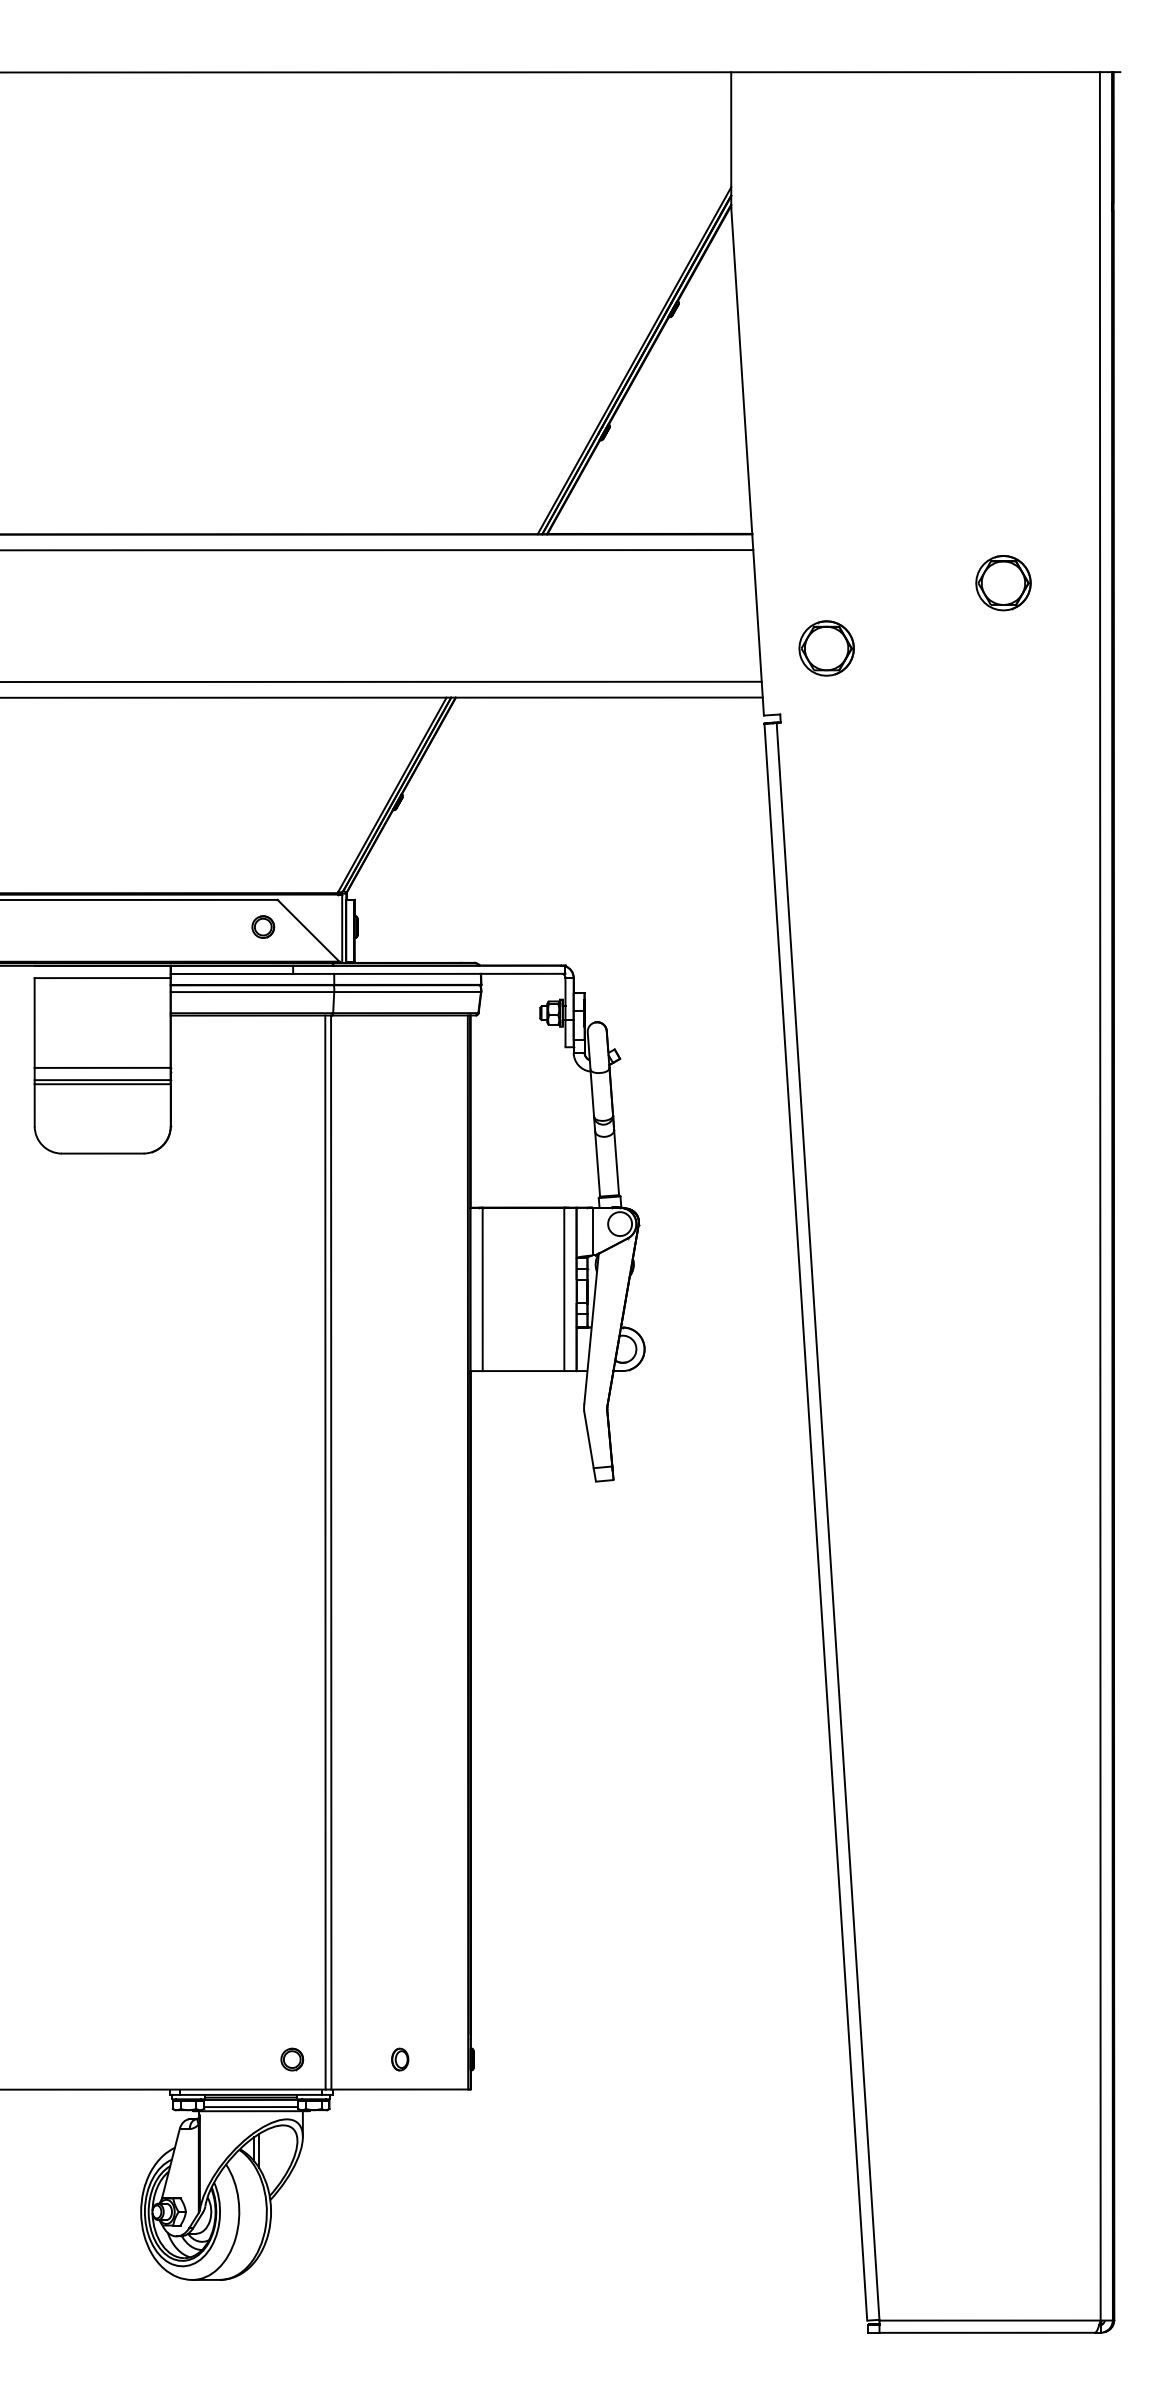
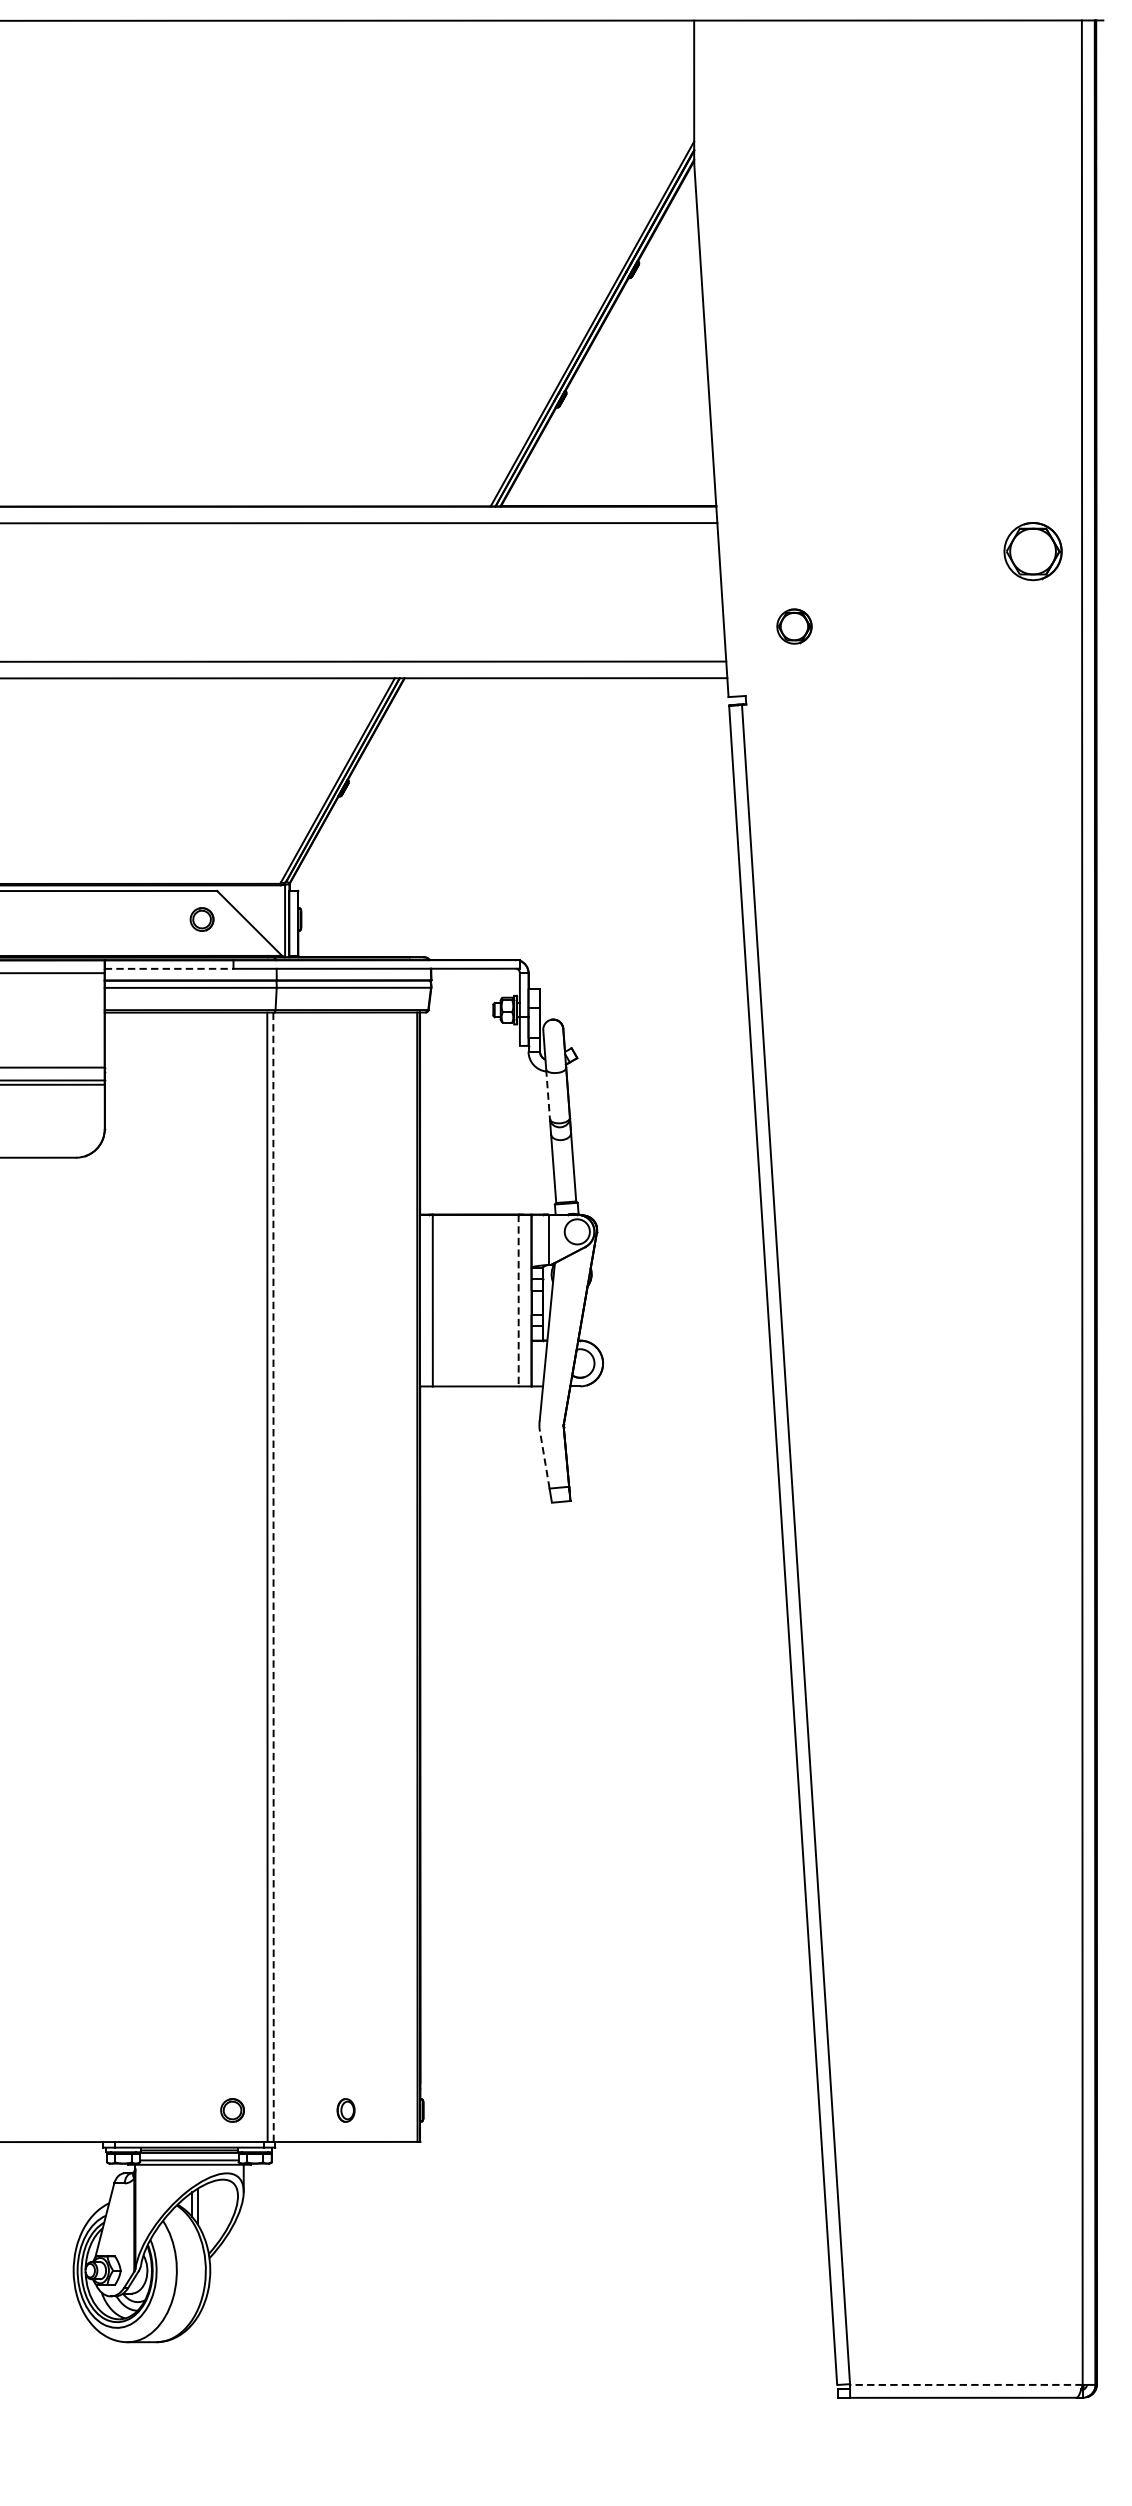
part: (1003, 583) -> (1033, 551), moved
part: (826, 648) -> (794, 626), size x0.6
line: (232, 973) -> (169, 968), solid -> dashed
line: (592, 1093) -> (548, 1094), solid -> dashed
line: (564, 1289) -> (518, 1300), solid -> dashed
line: (588, 1439) -> (544, 1458), solid -> dashed
line: (331, 1552) -> (273, 1577), solid -> dashed
line: (990, 2320) -> (966, 2384), solid -> dashed

